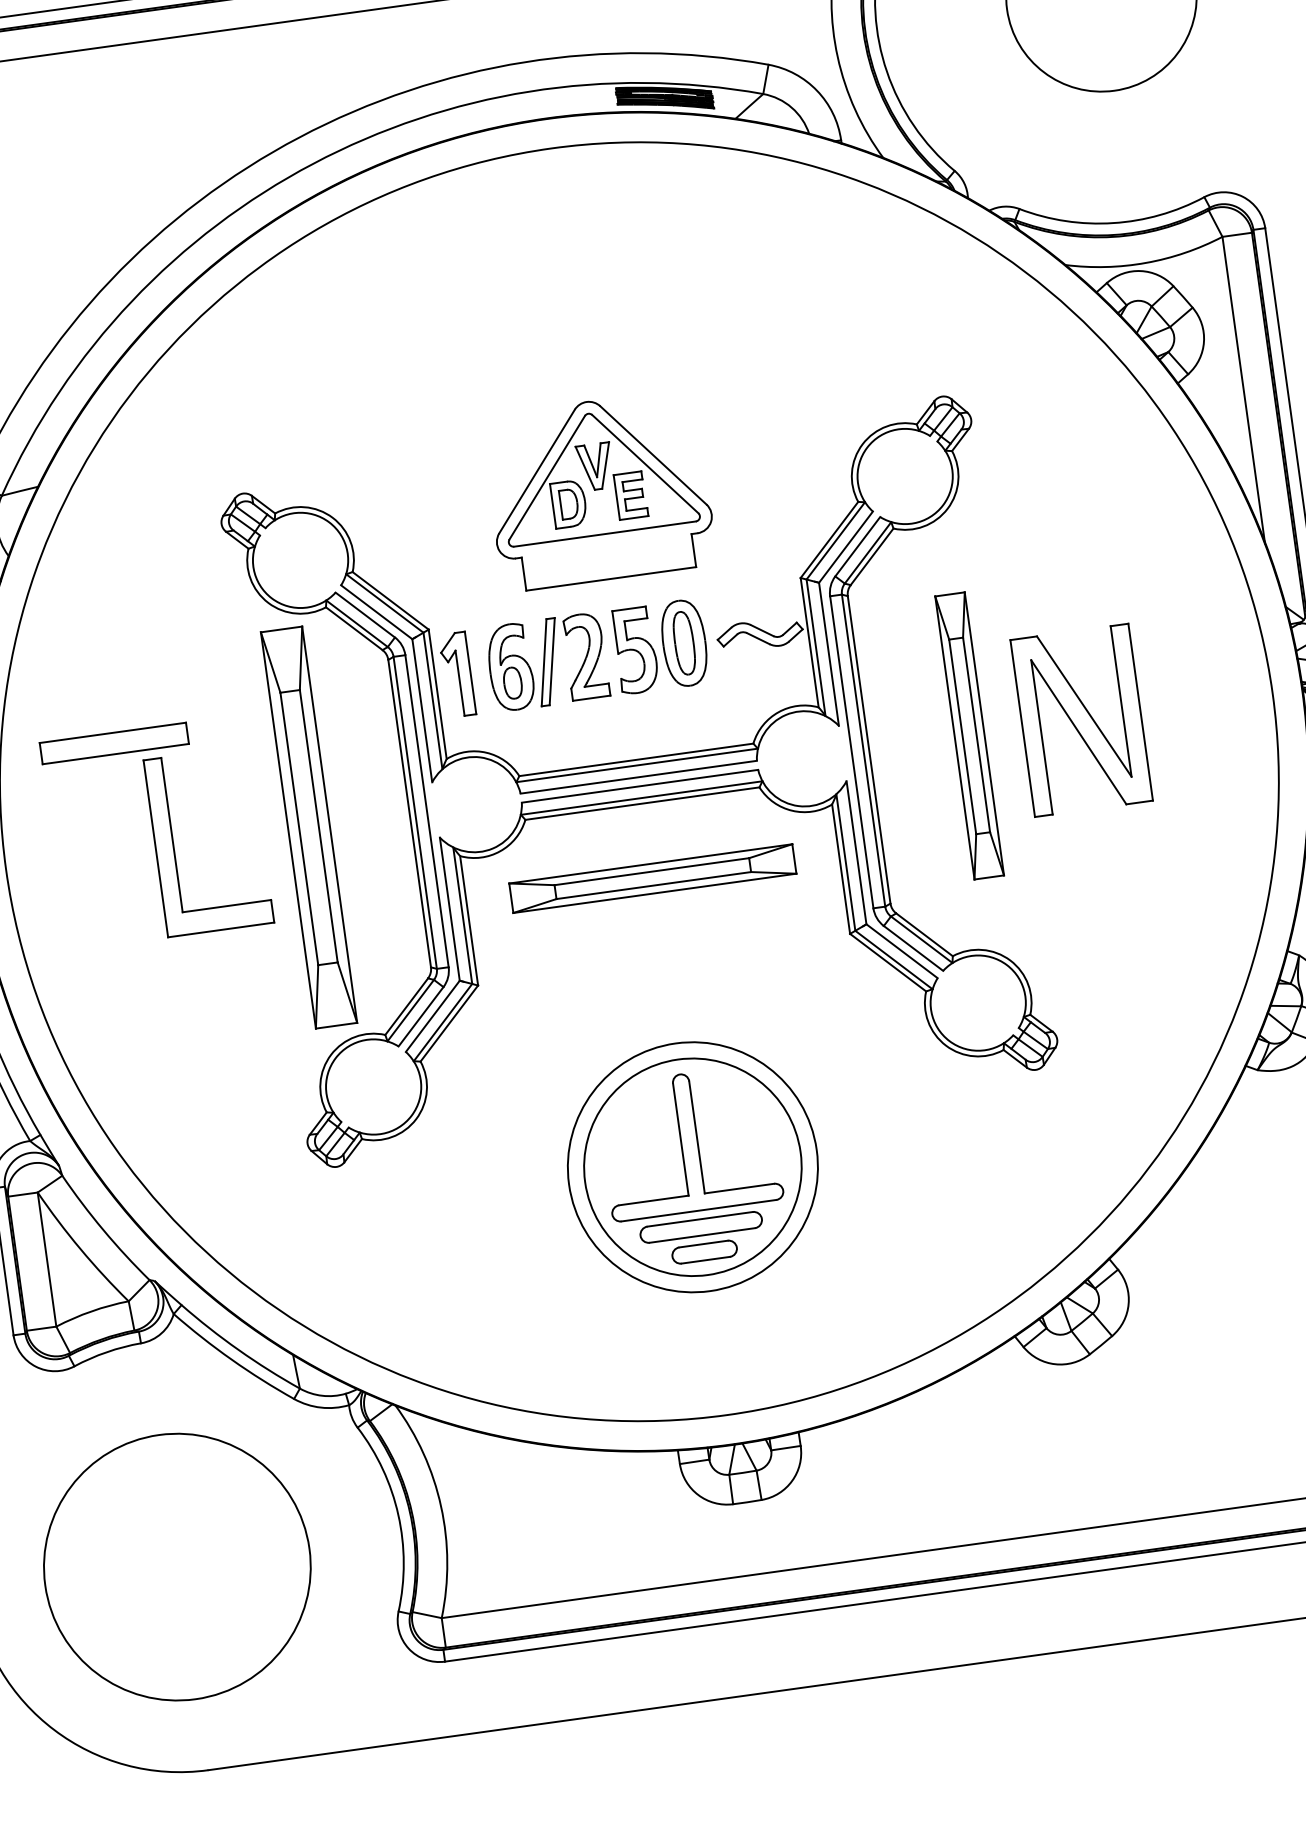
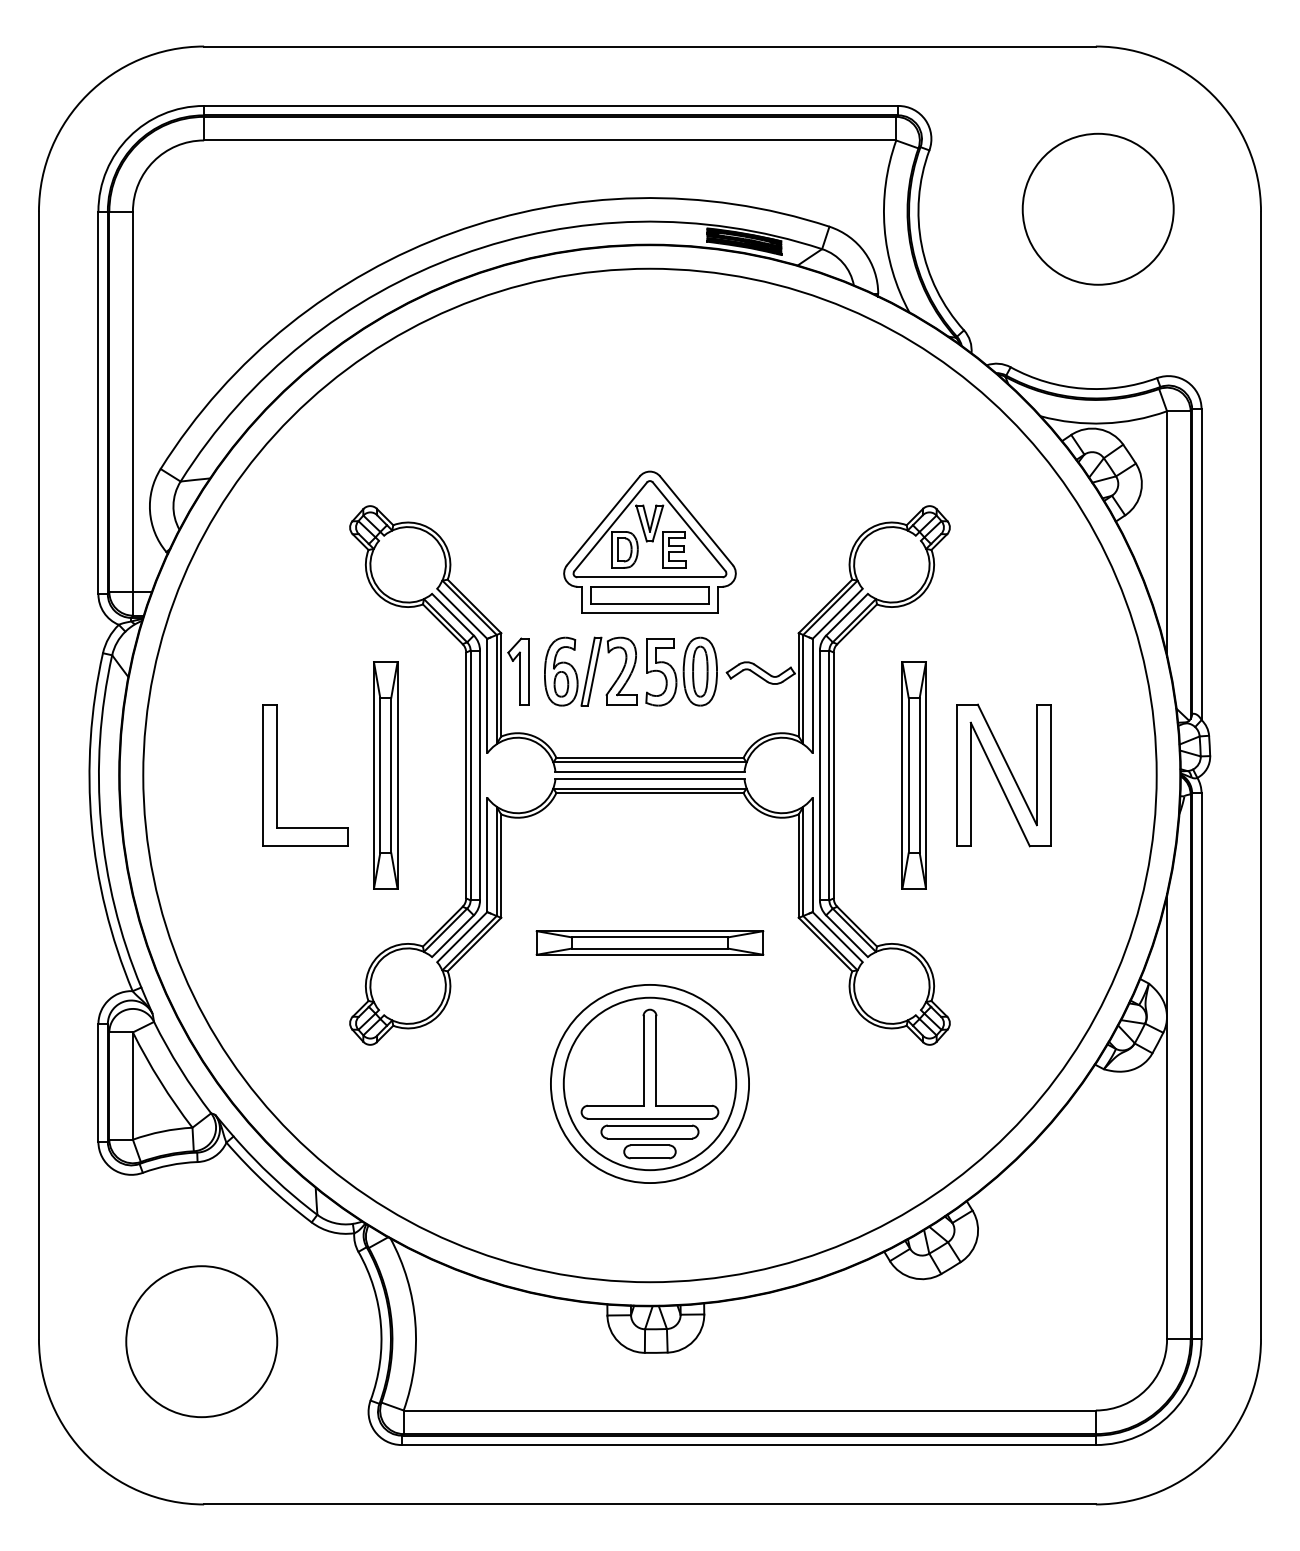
part: (113, 743) -> (649, 595), moved
part: (308, 827) -> (385, 775), size x0.71
part: (652, 878) -> (649, 942), moved
circle: (177, 1566) -> (201, 1341), size x0.71

